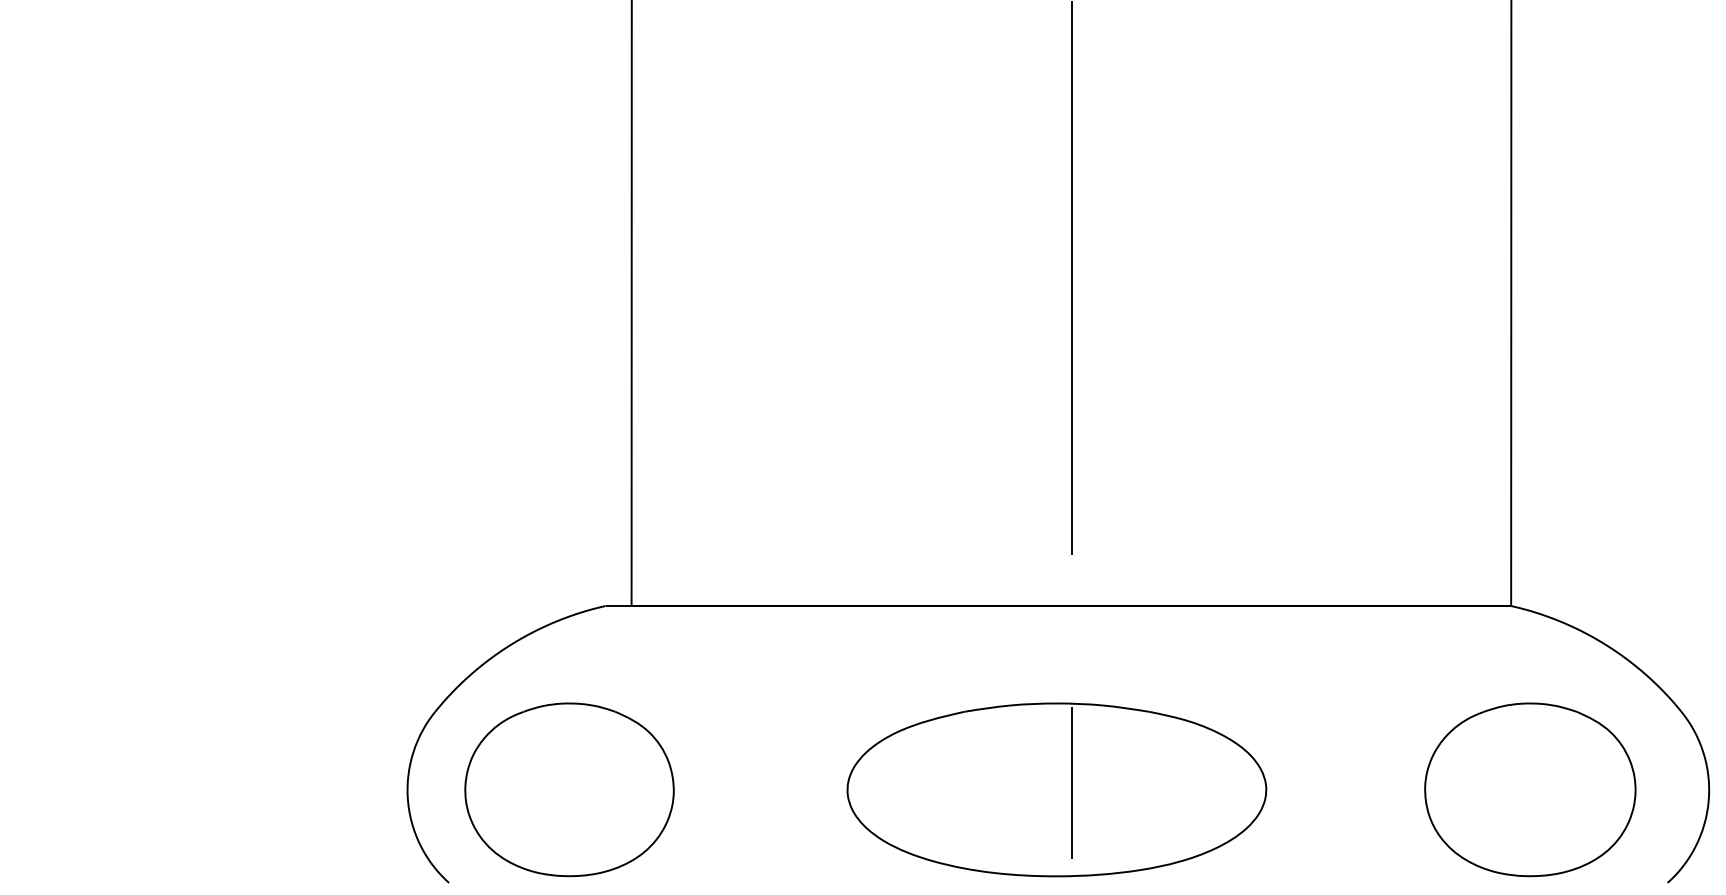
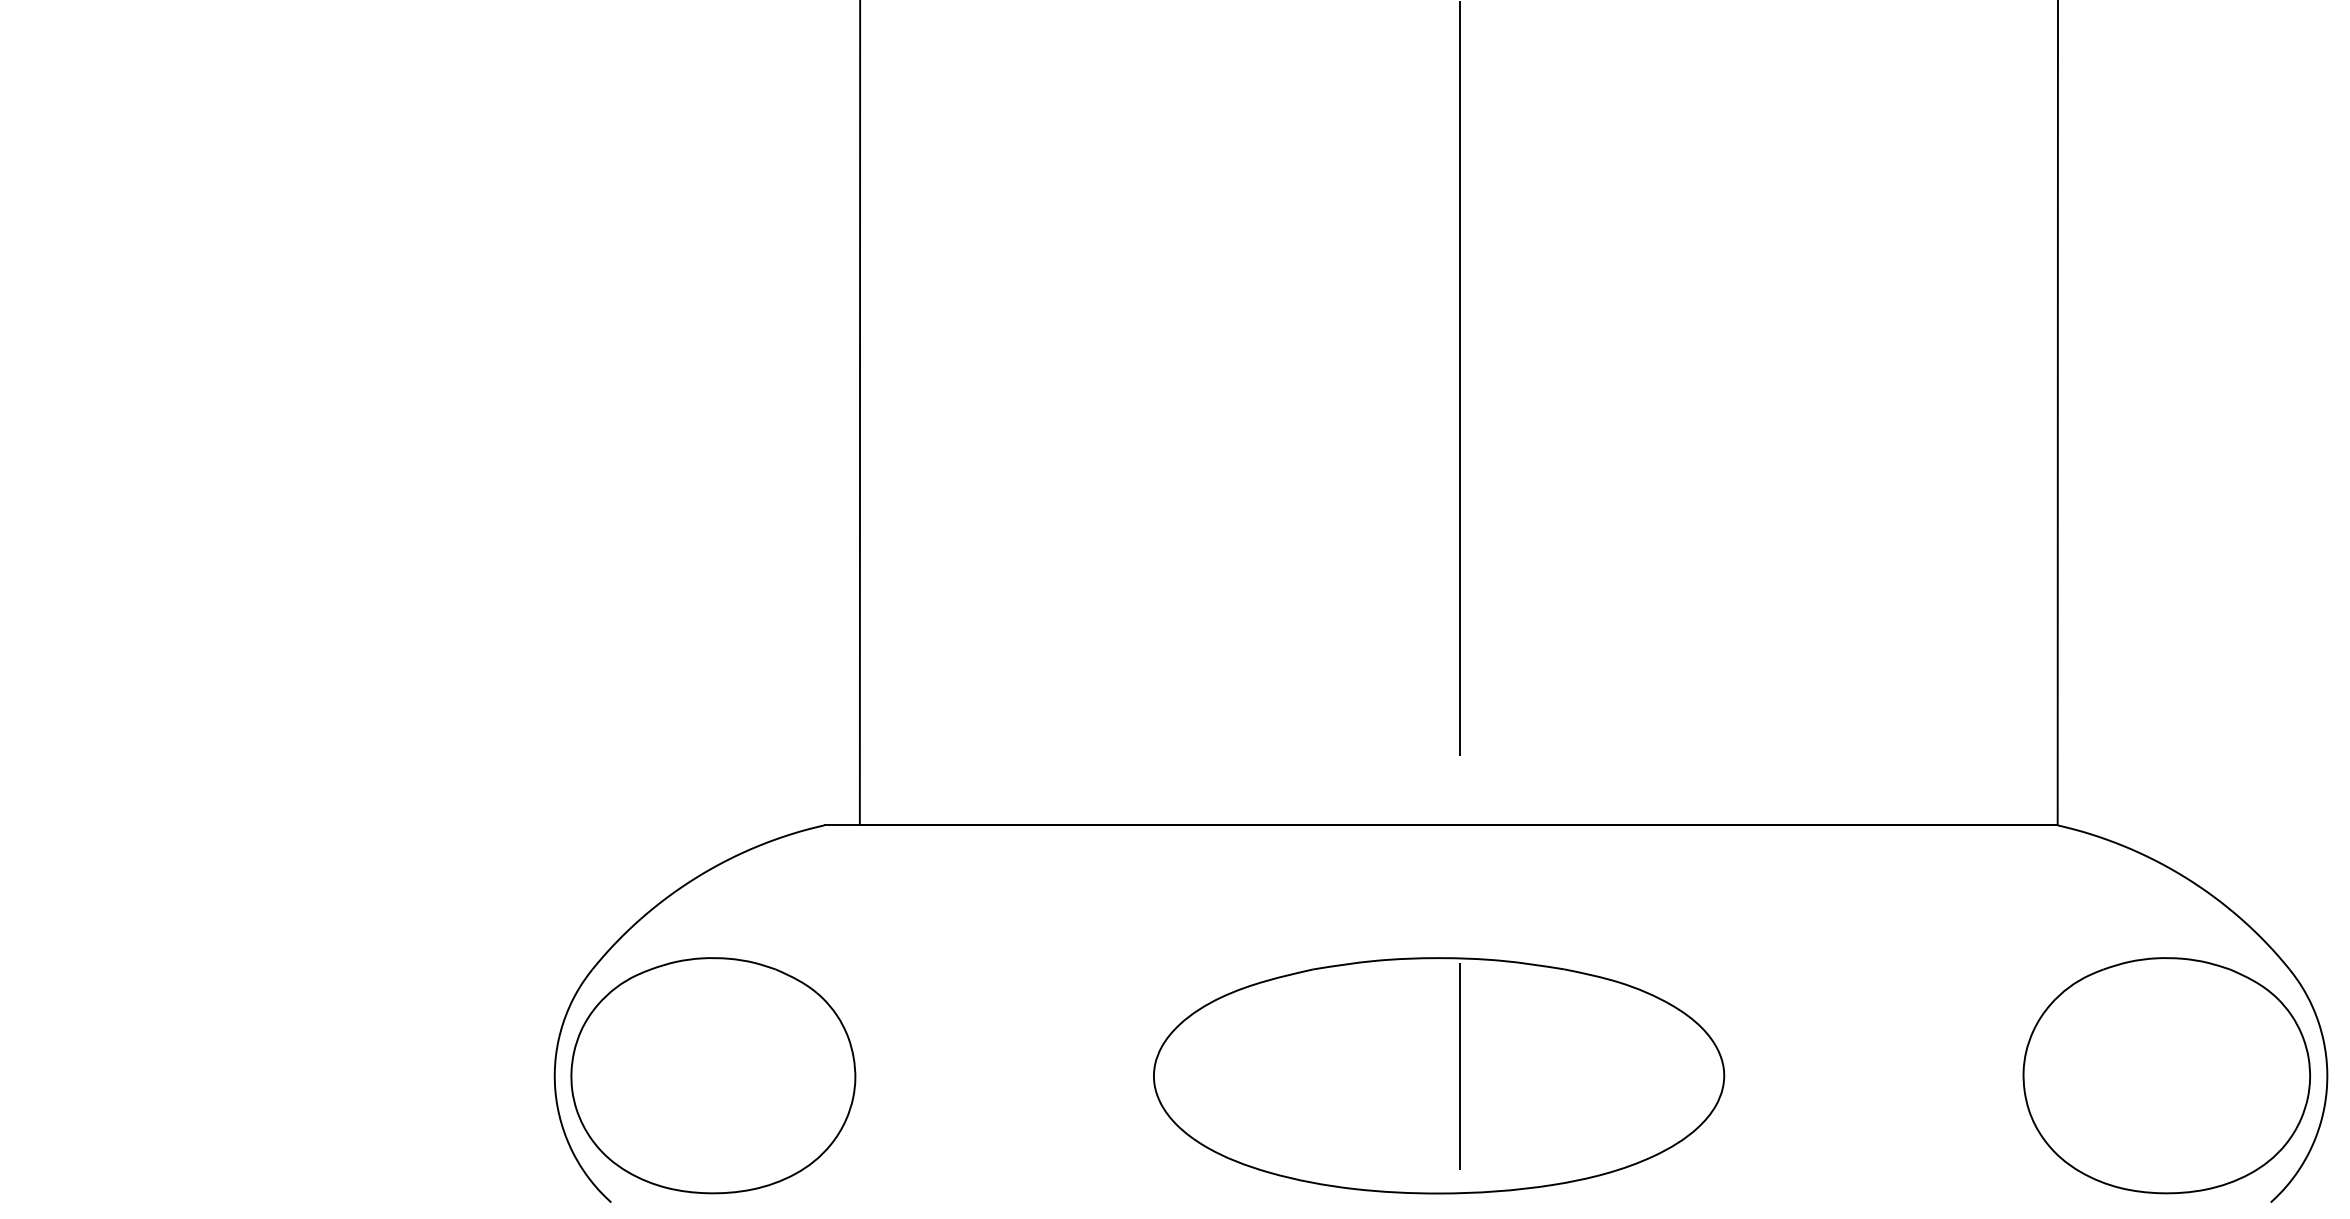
part: (569, 789) -> (713, 1075), moved
part: (1530, 789) -> (2166, 1075), moved

